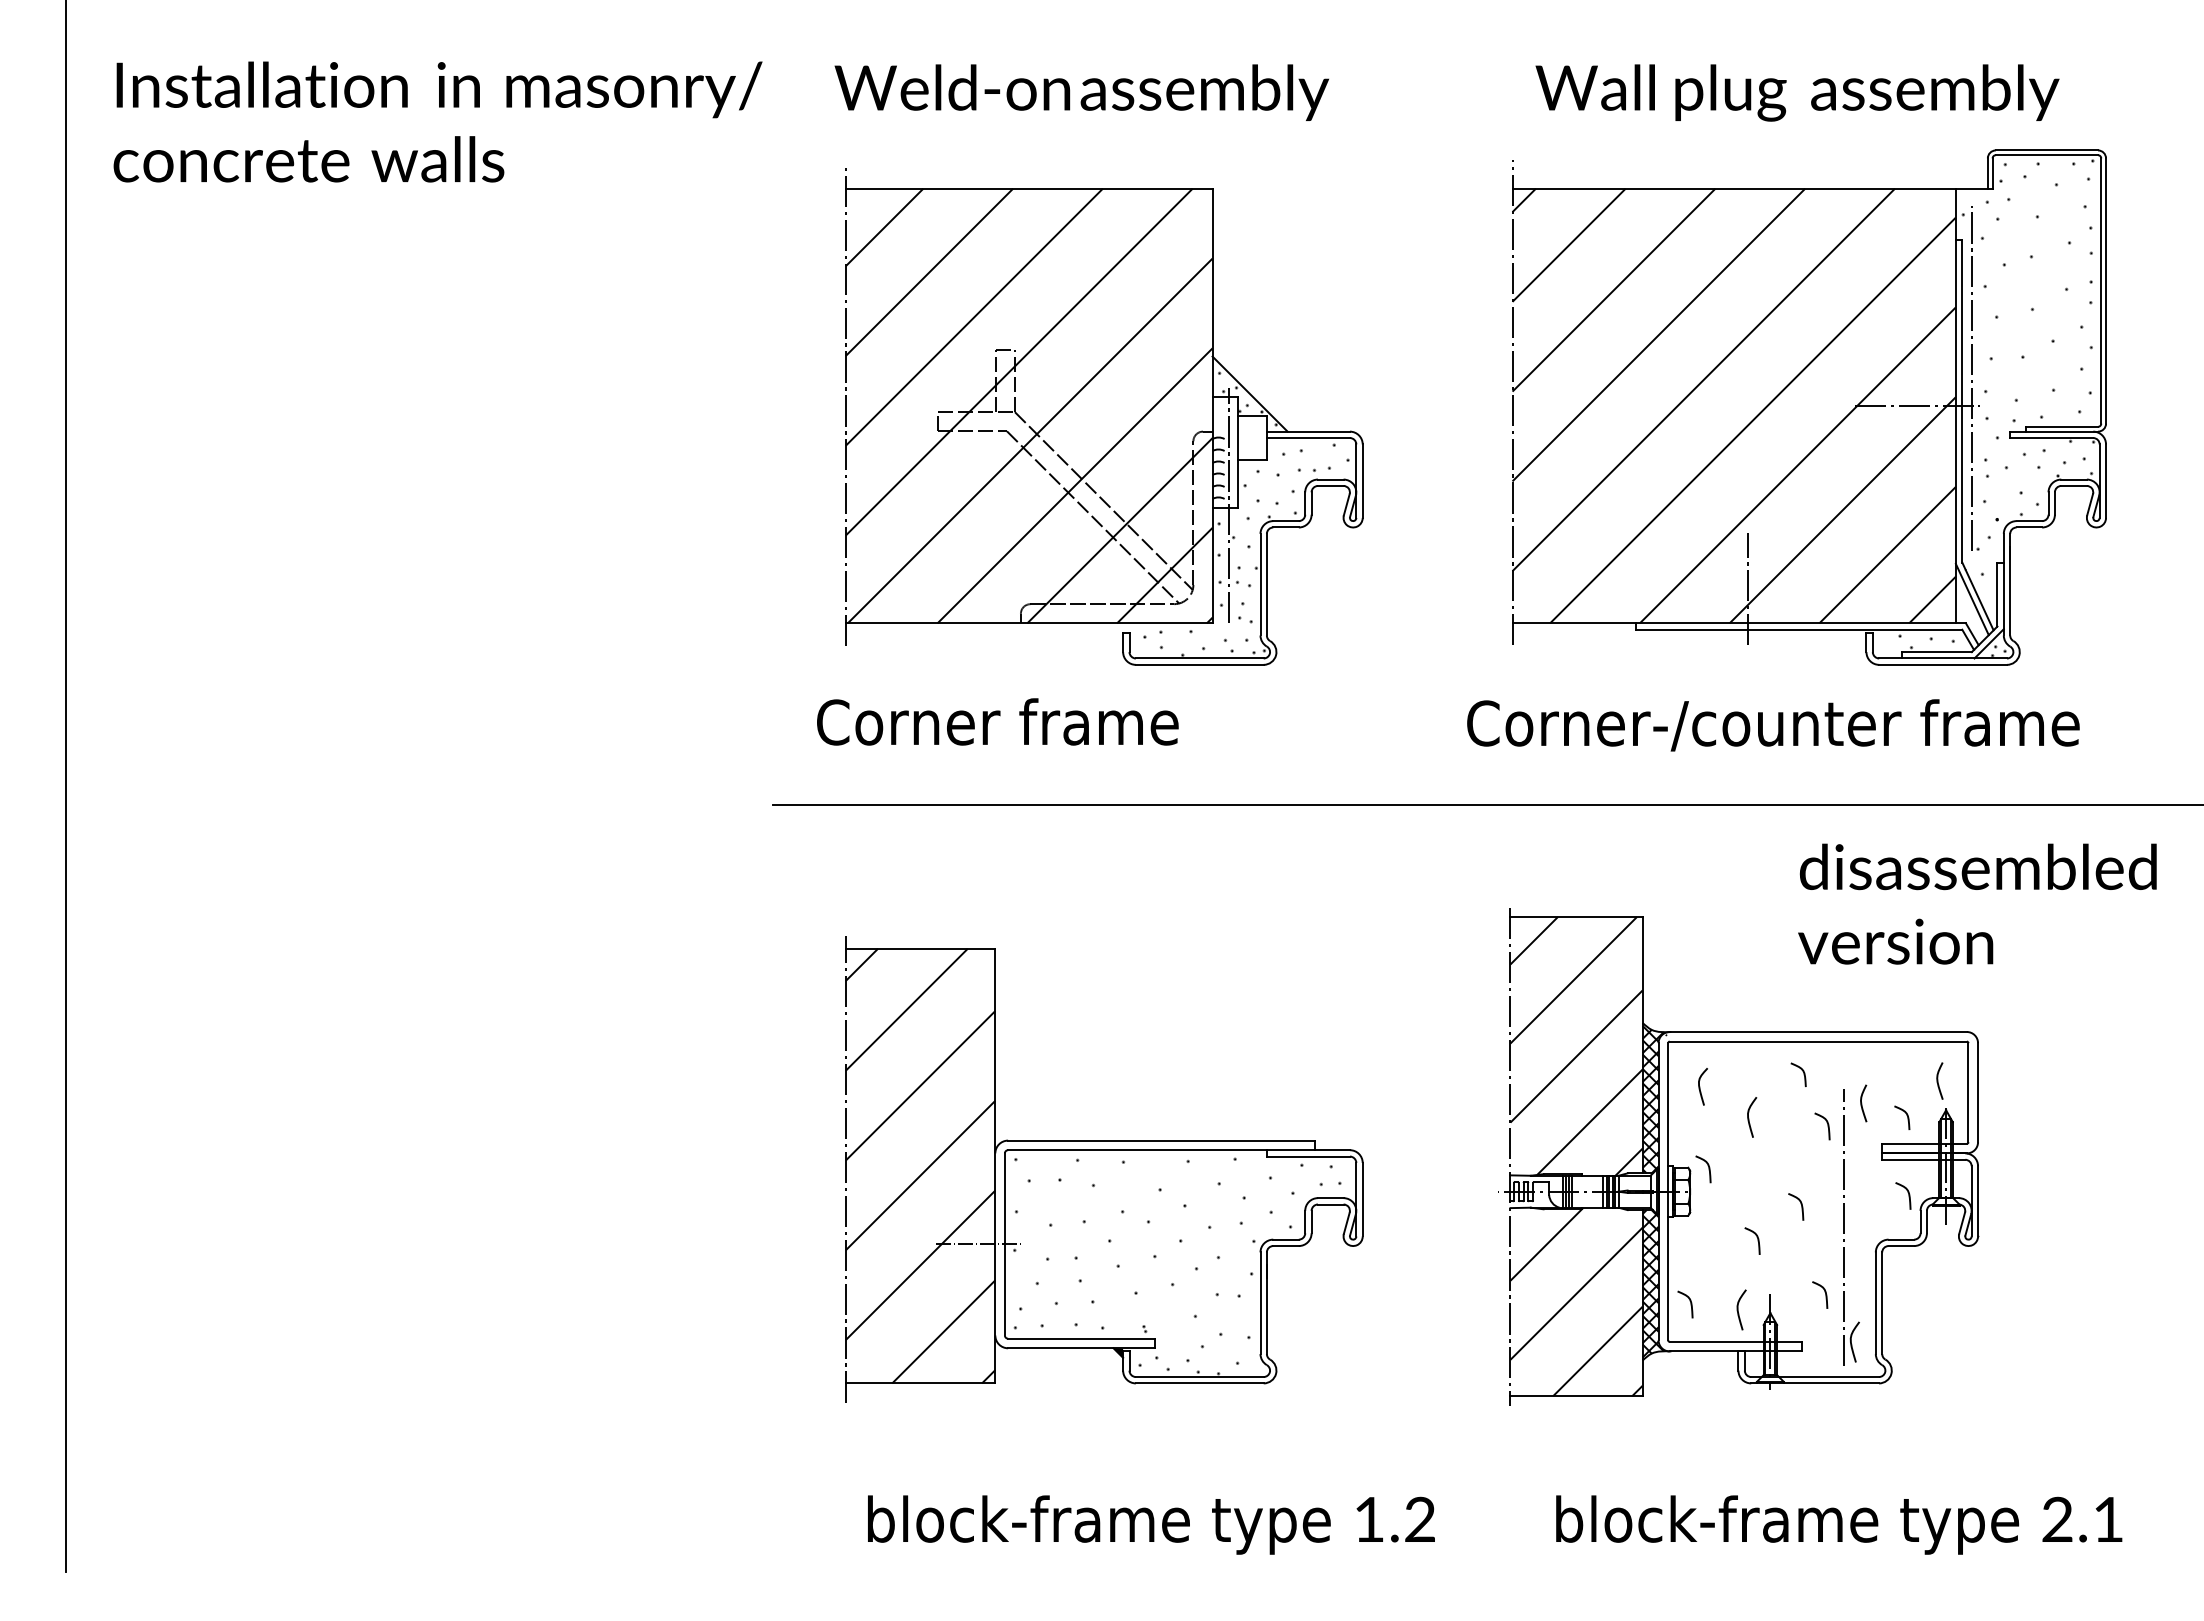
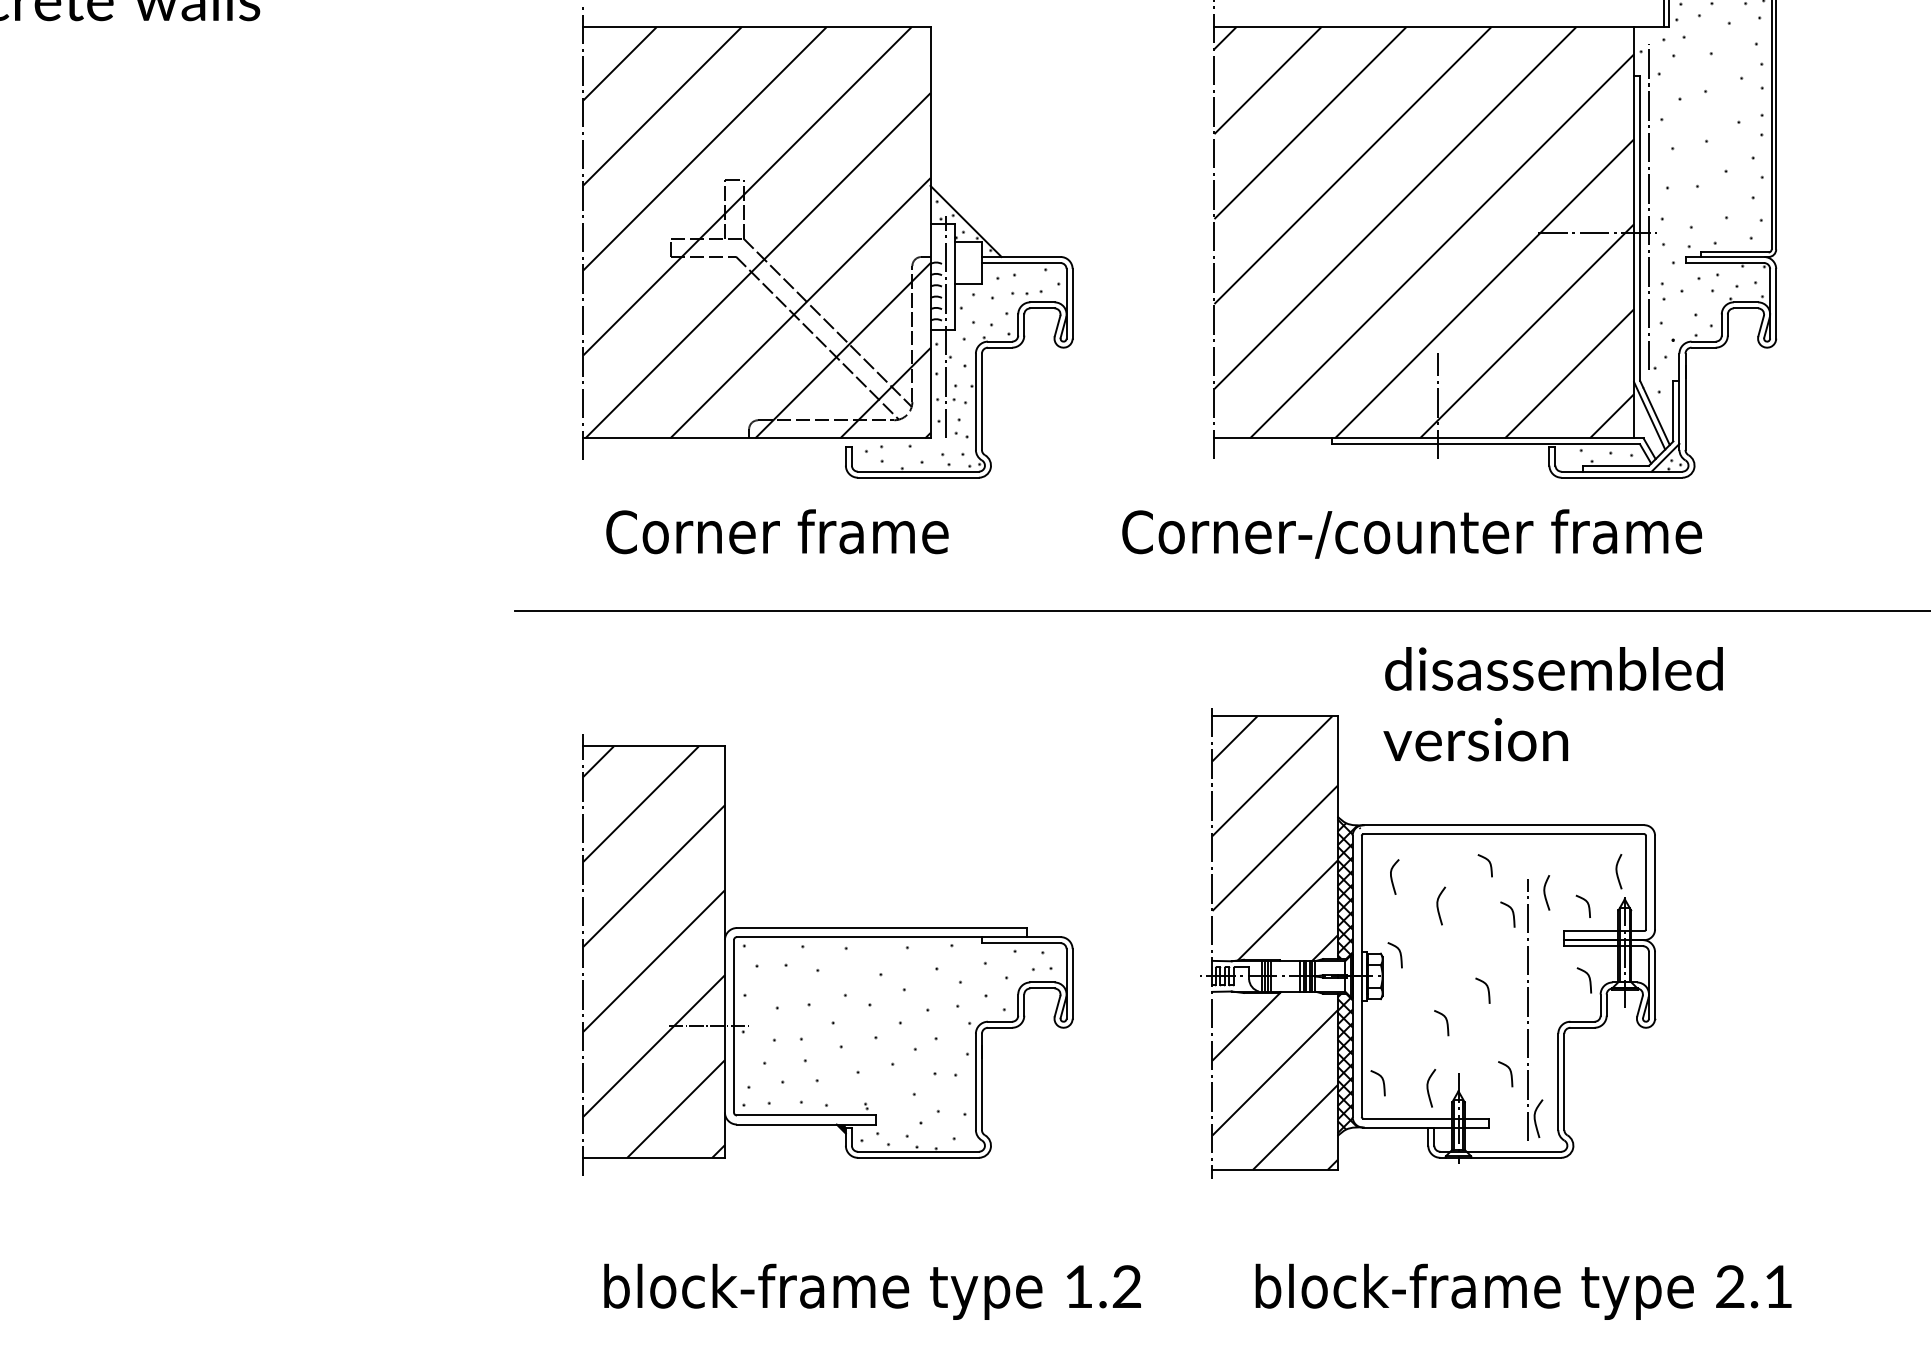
text: (997, 721) -> (777, 531), moved
text: (1773, 725) -> (1412, 534), moved
text: (1977, 903) -> (1553, 703), moved

